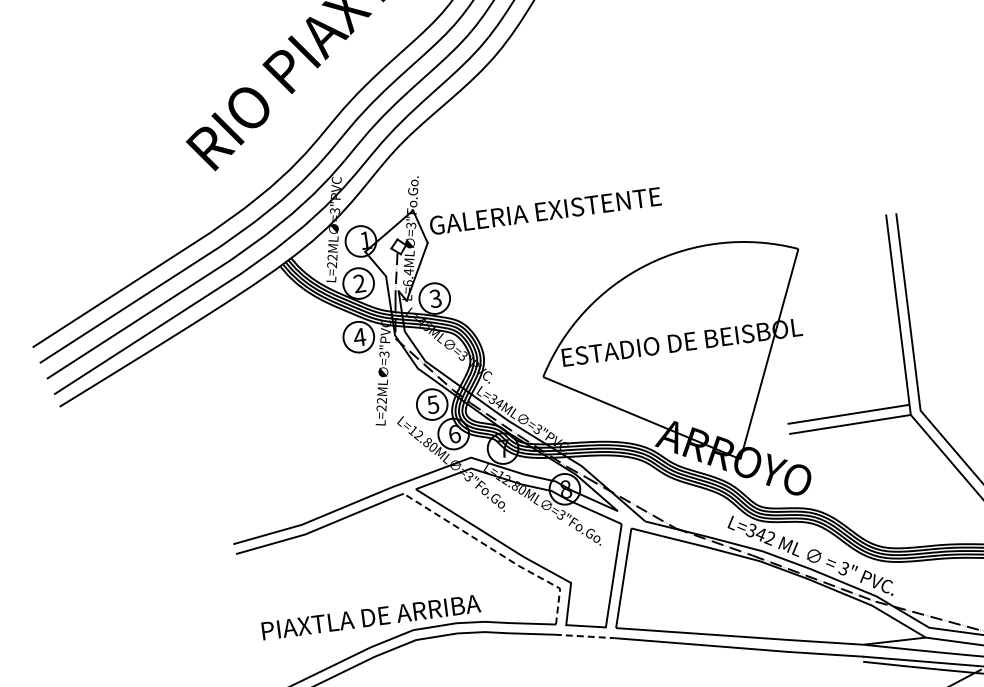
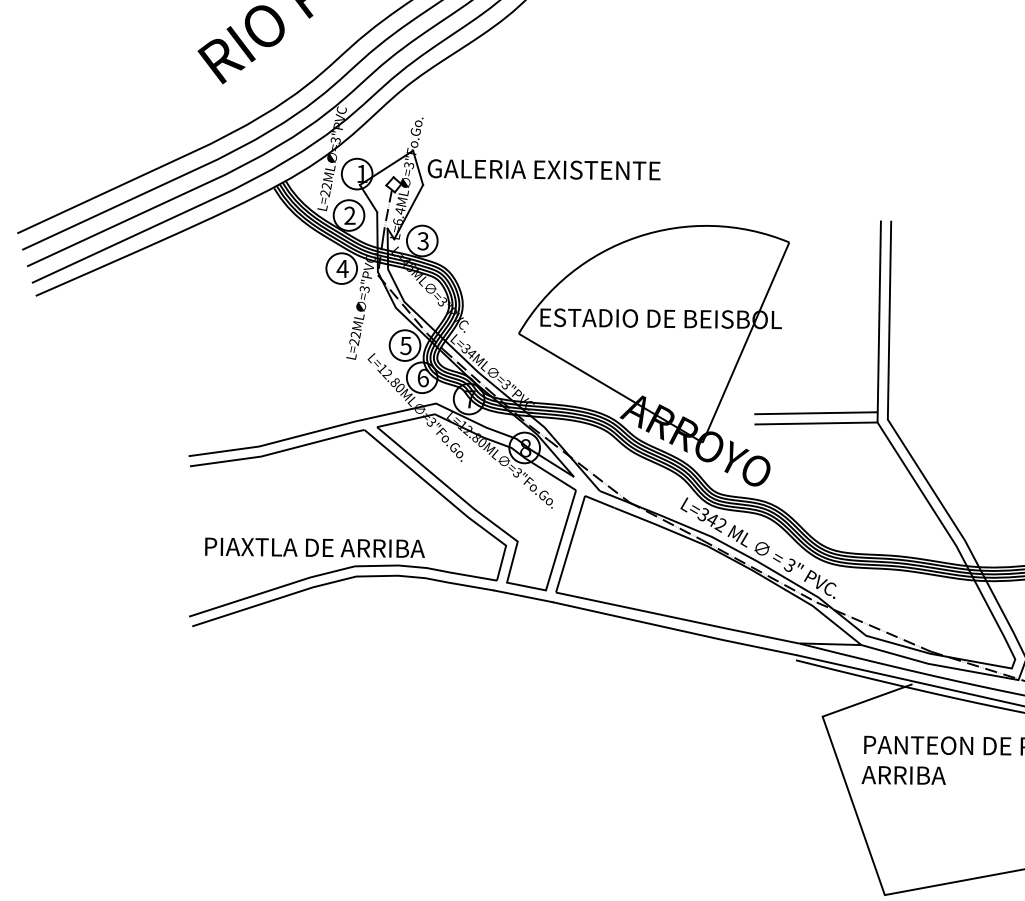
line: (497, 552) -> (449, 501), dashed -> solid
line: (584, 636) -> (523, 596), dashed -> solid

